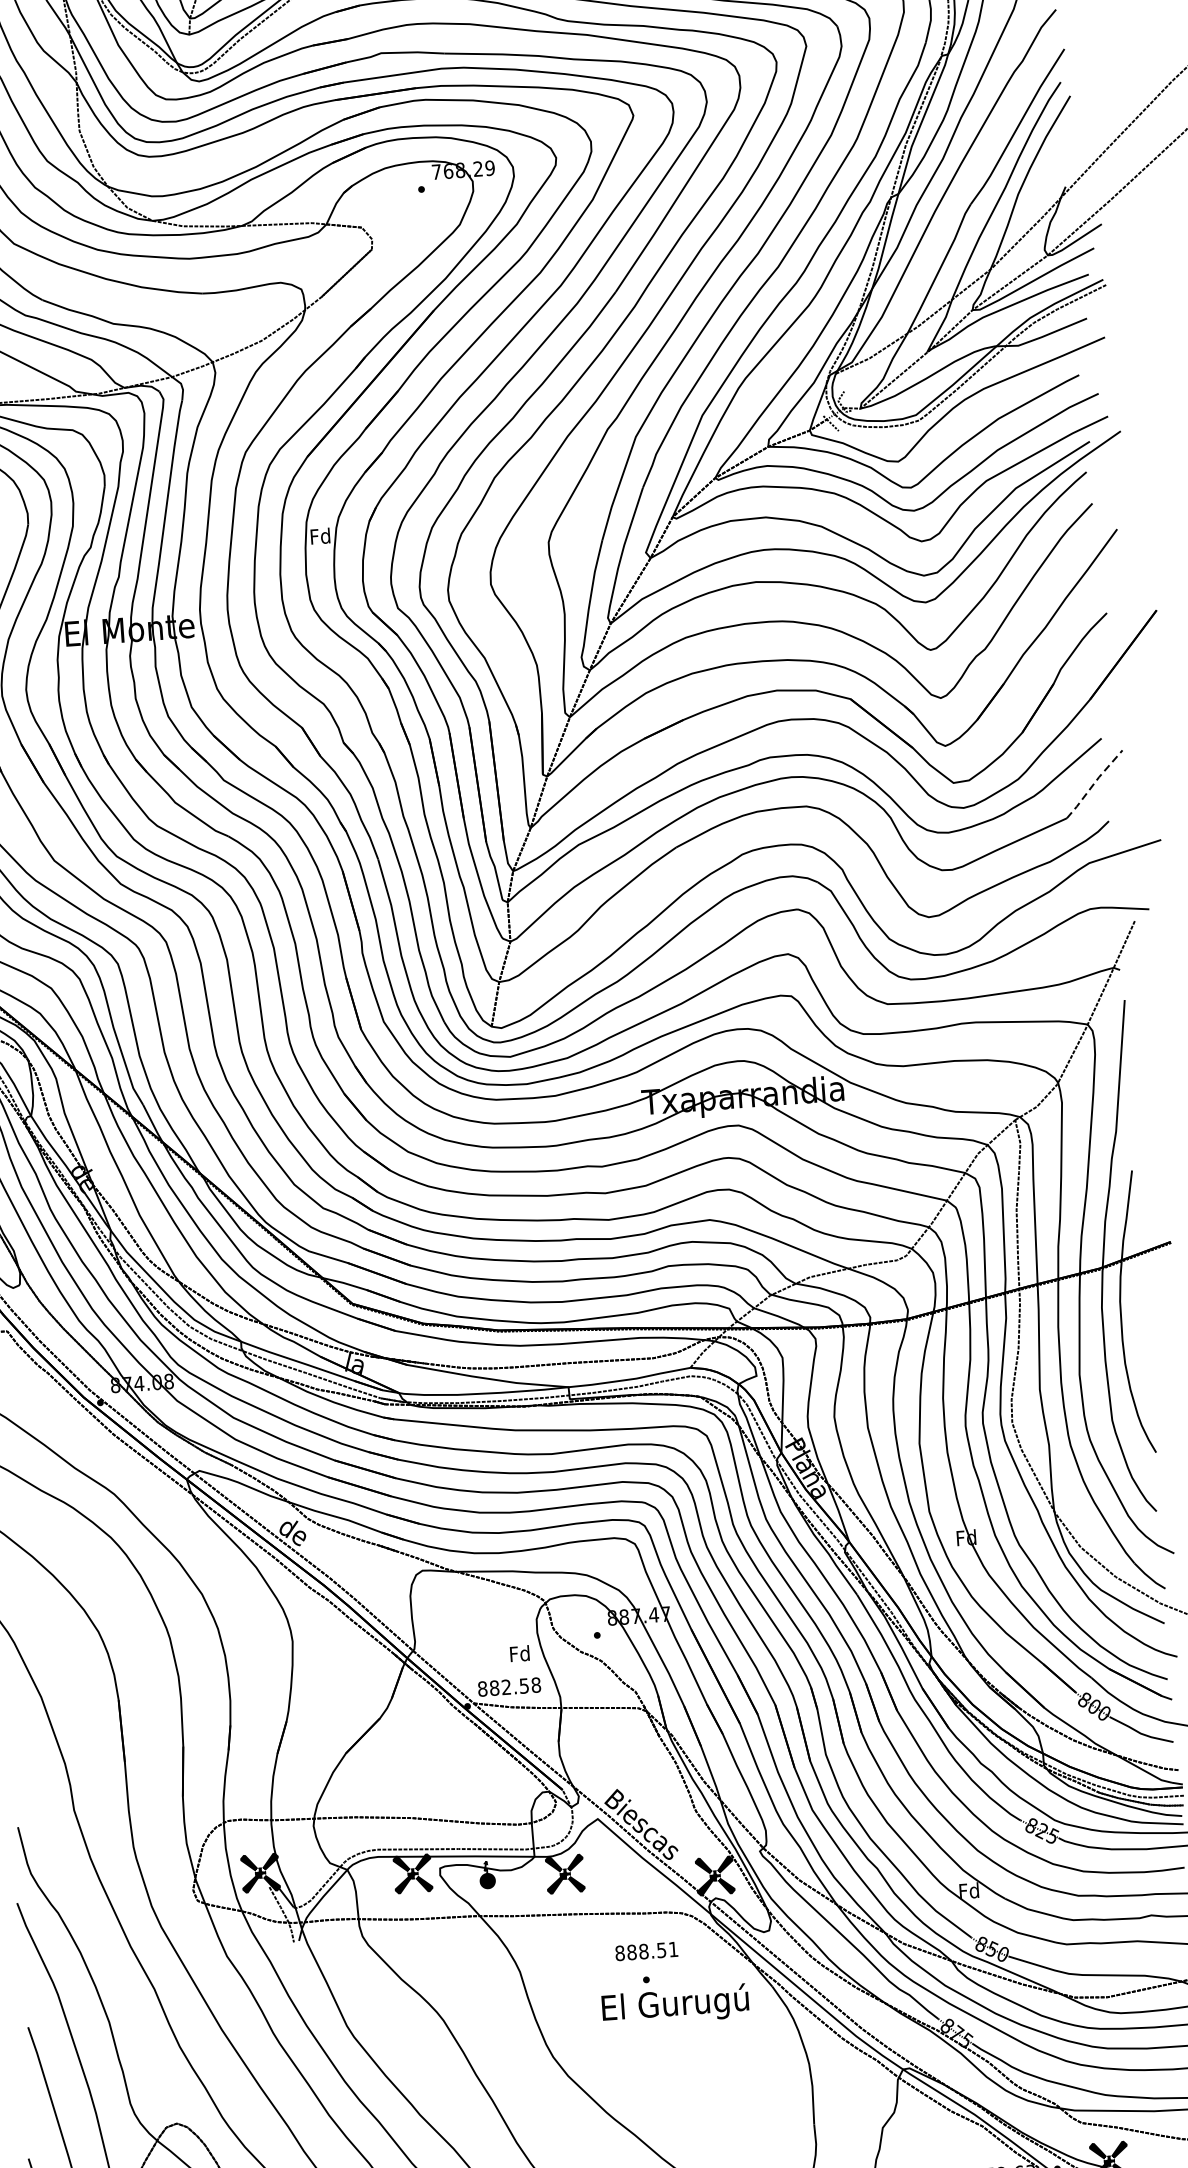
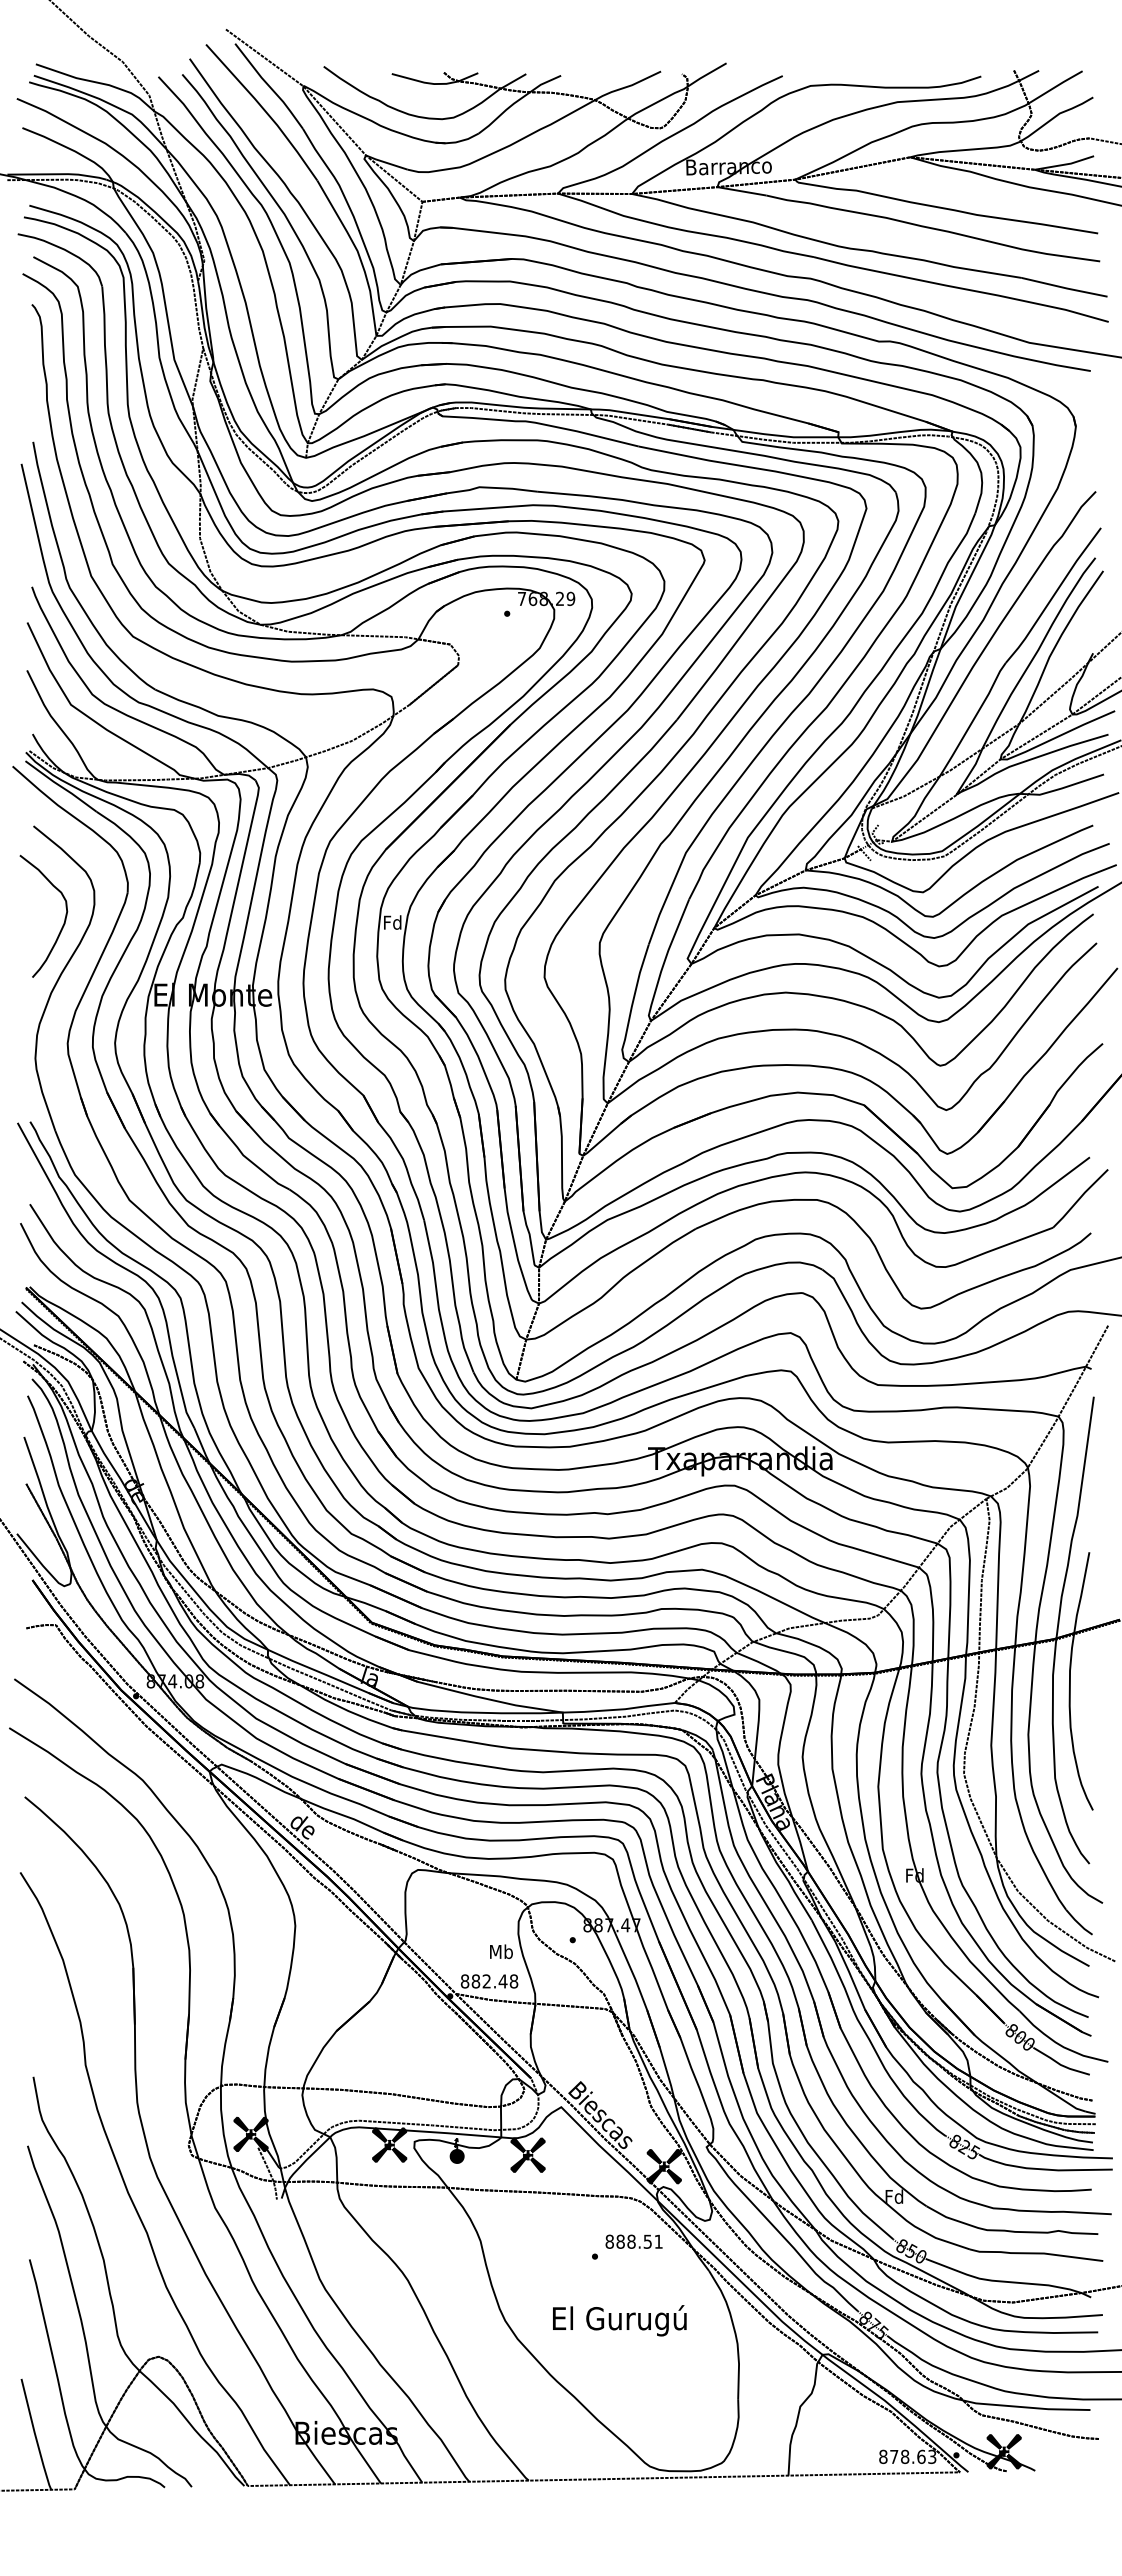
line: (1093, 784) -> (1079, 1198), dashed -> solid
text: (520, 1653) -> (501, 1951), Fd -> Mb
text: (523, 1686) -> (502, 1981), 882.58 -> 882.48
text: (645, 1951) -> (633, 2241), moved
text: (675, 2005) -> (619, 2320), moved

